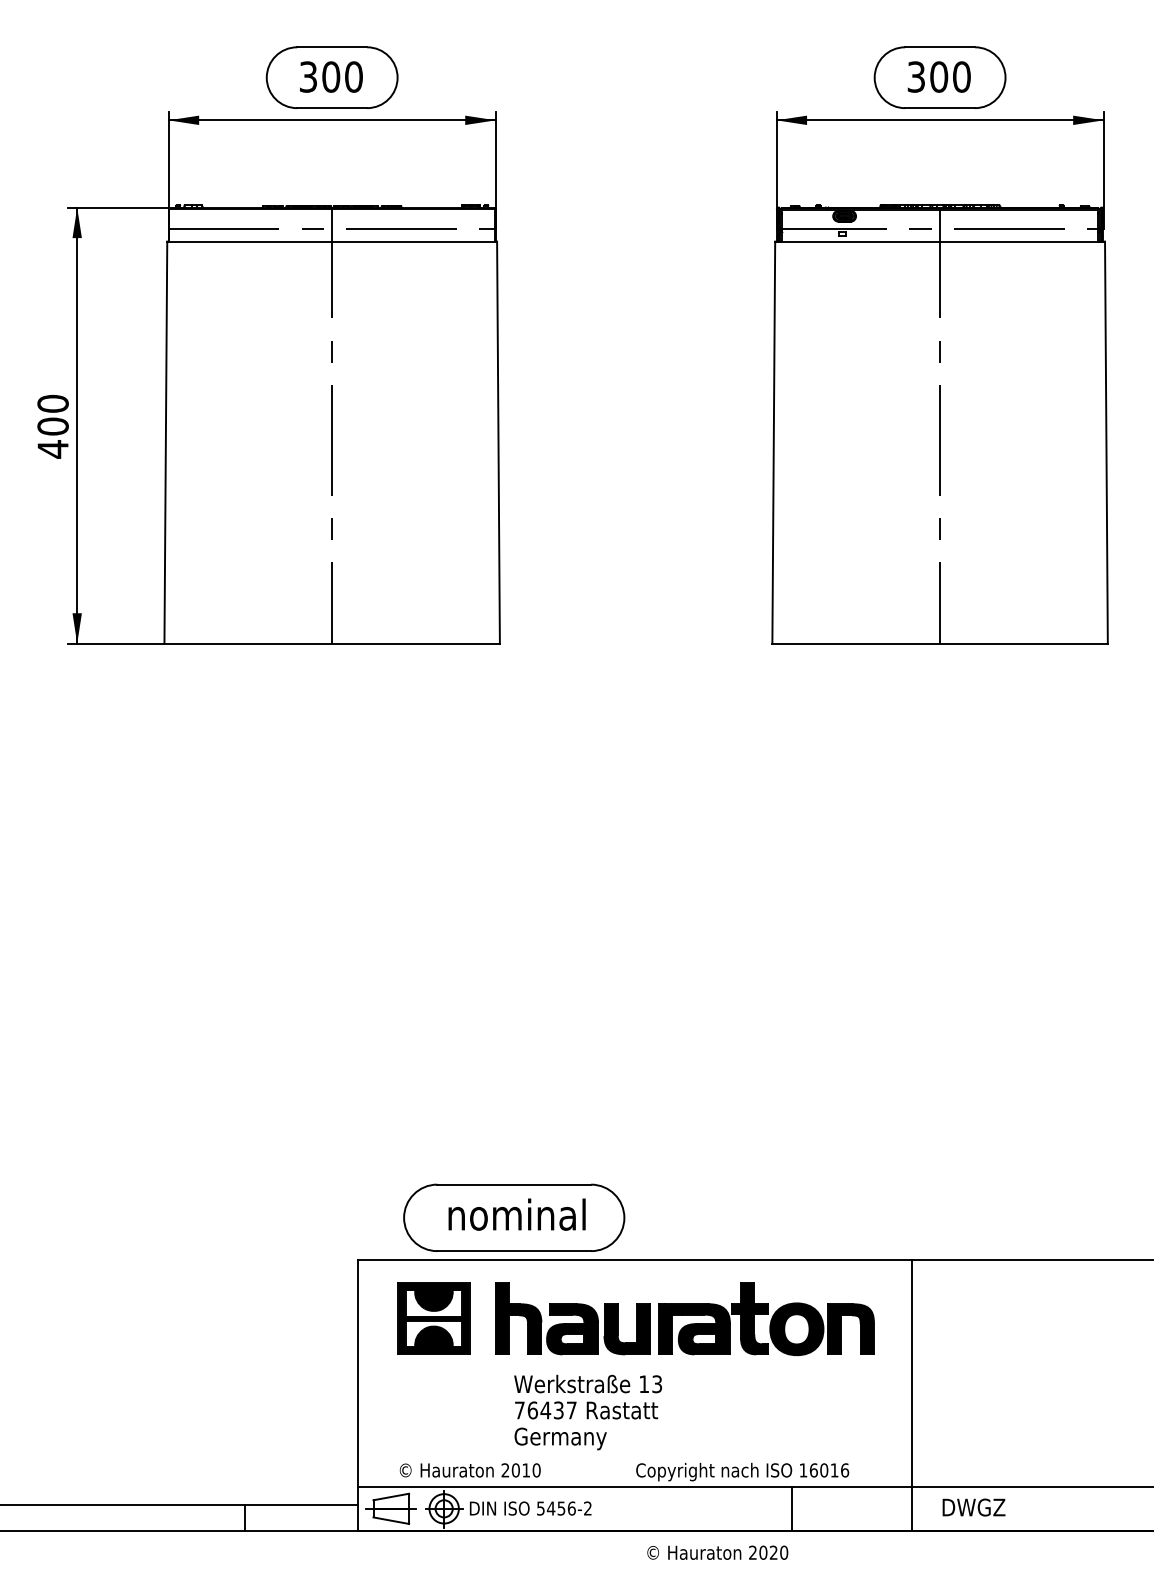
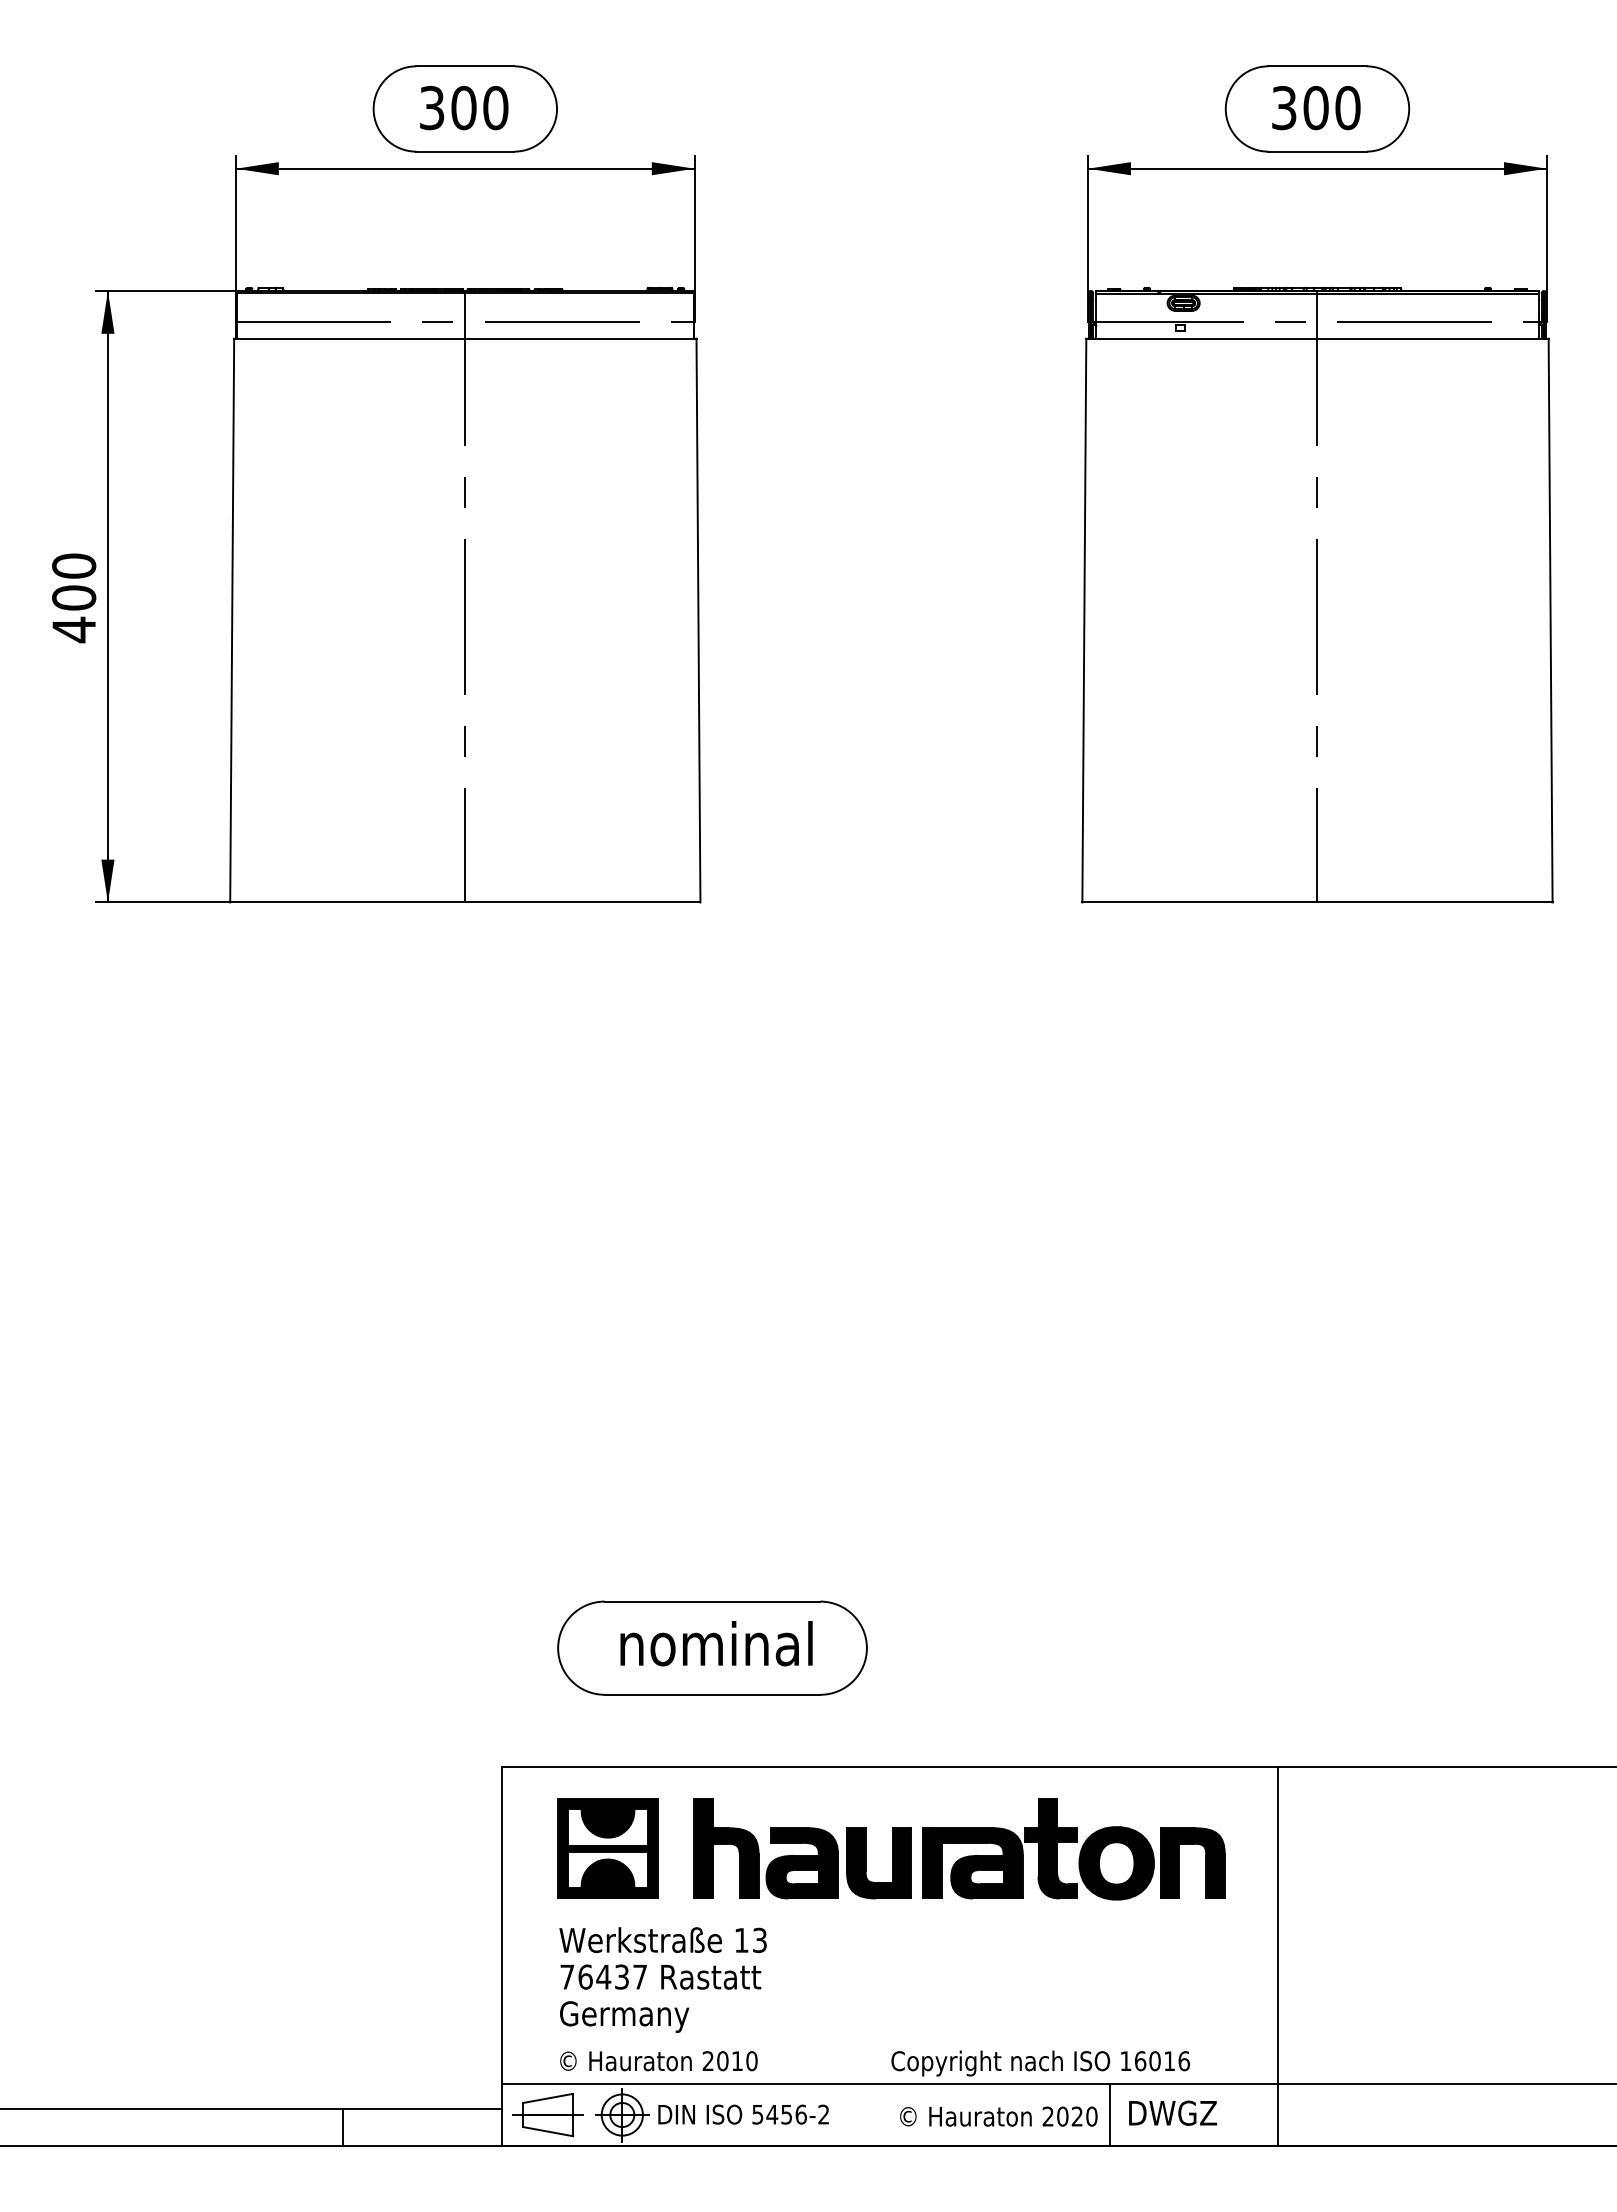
part: (514, 1217) -> (712, 1647), moved
text: (587, 1412) -> (662, 1979), moved
text: (974, 1507) -> (1173, 2112), moved
text: (717, 1552) -> (998, 2116), moved

